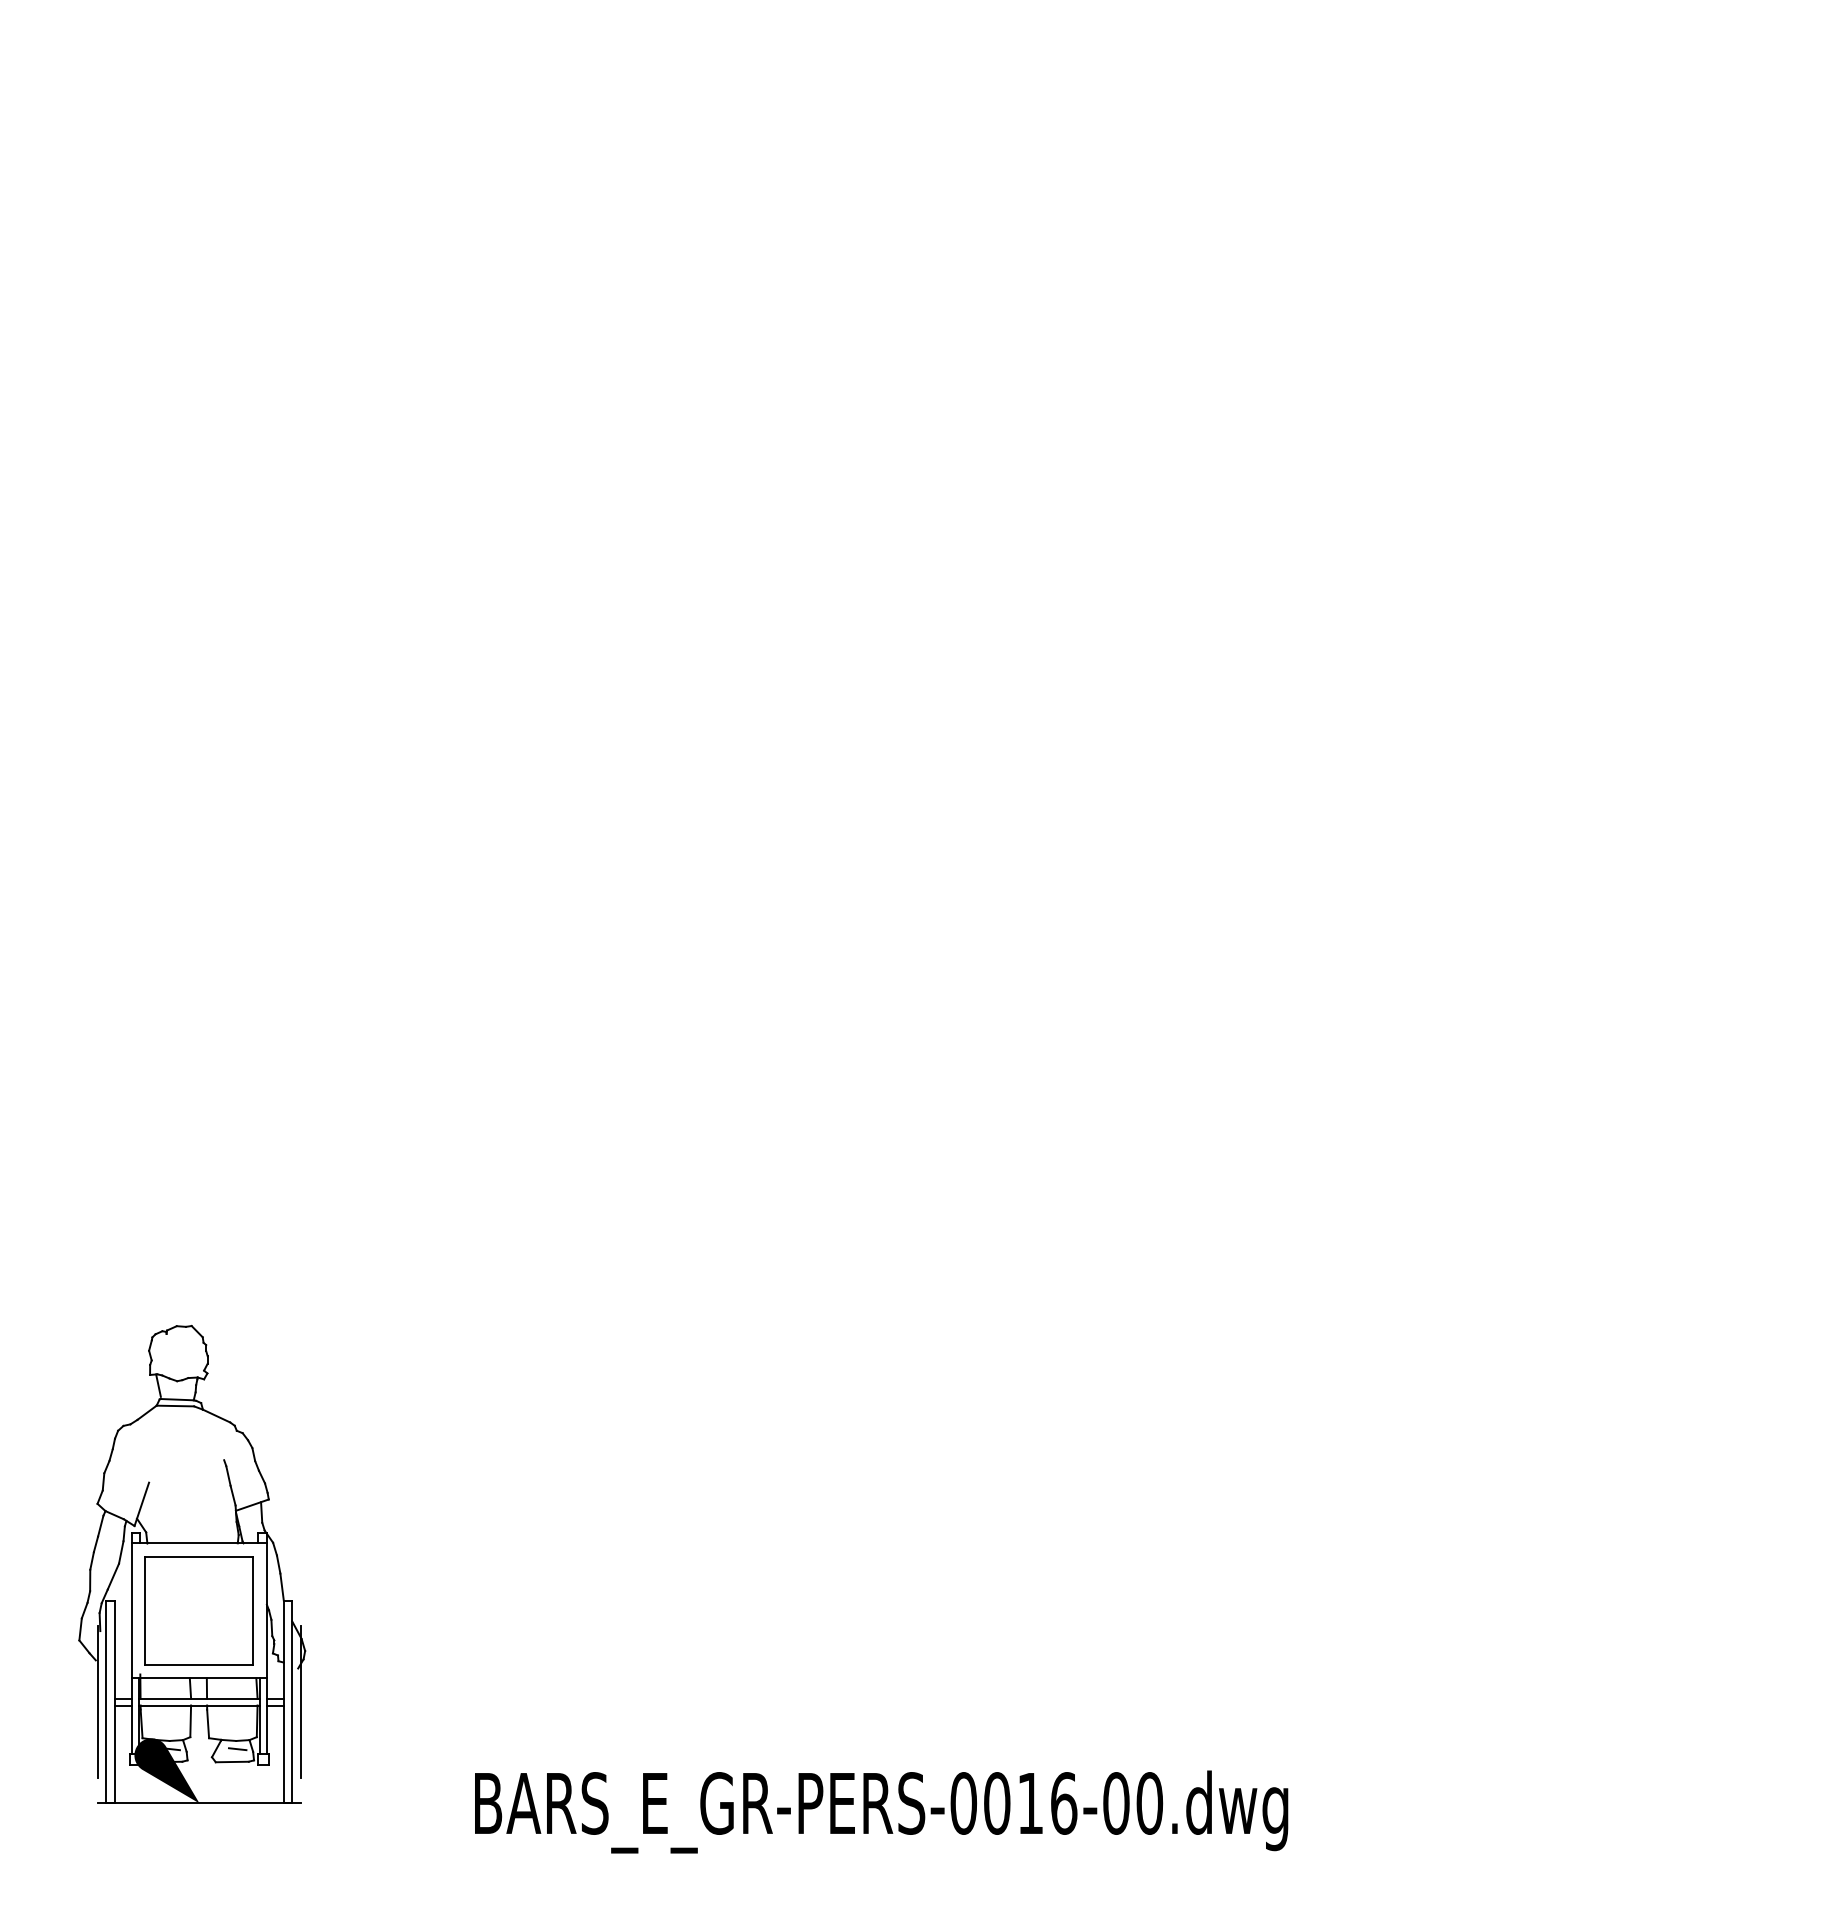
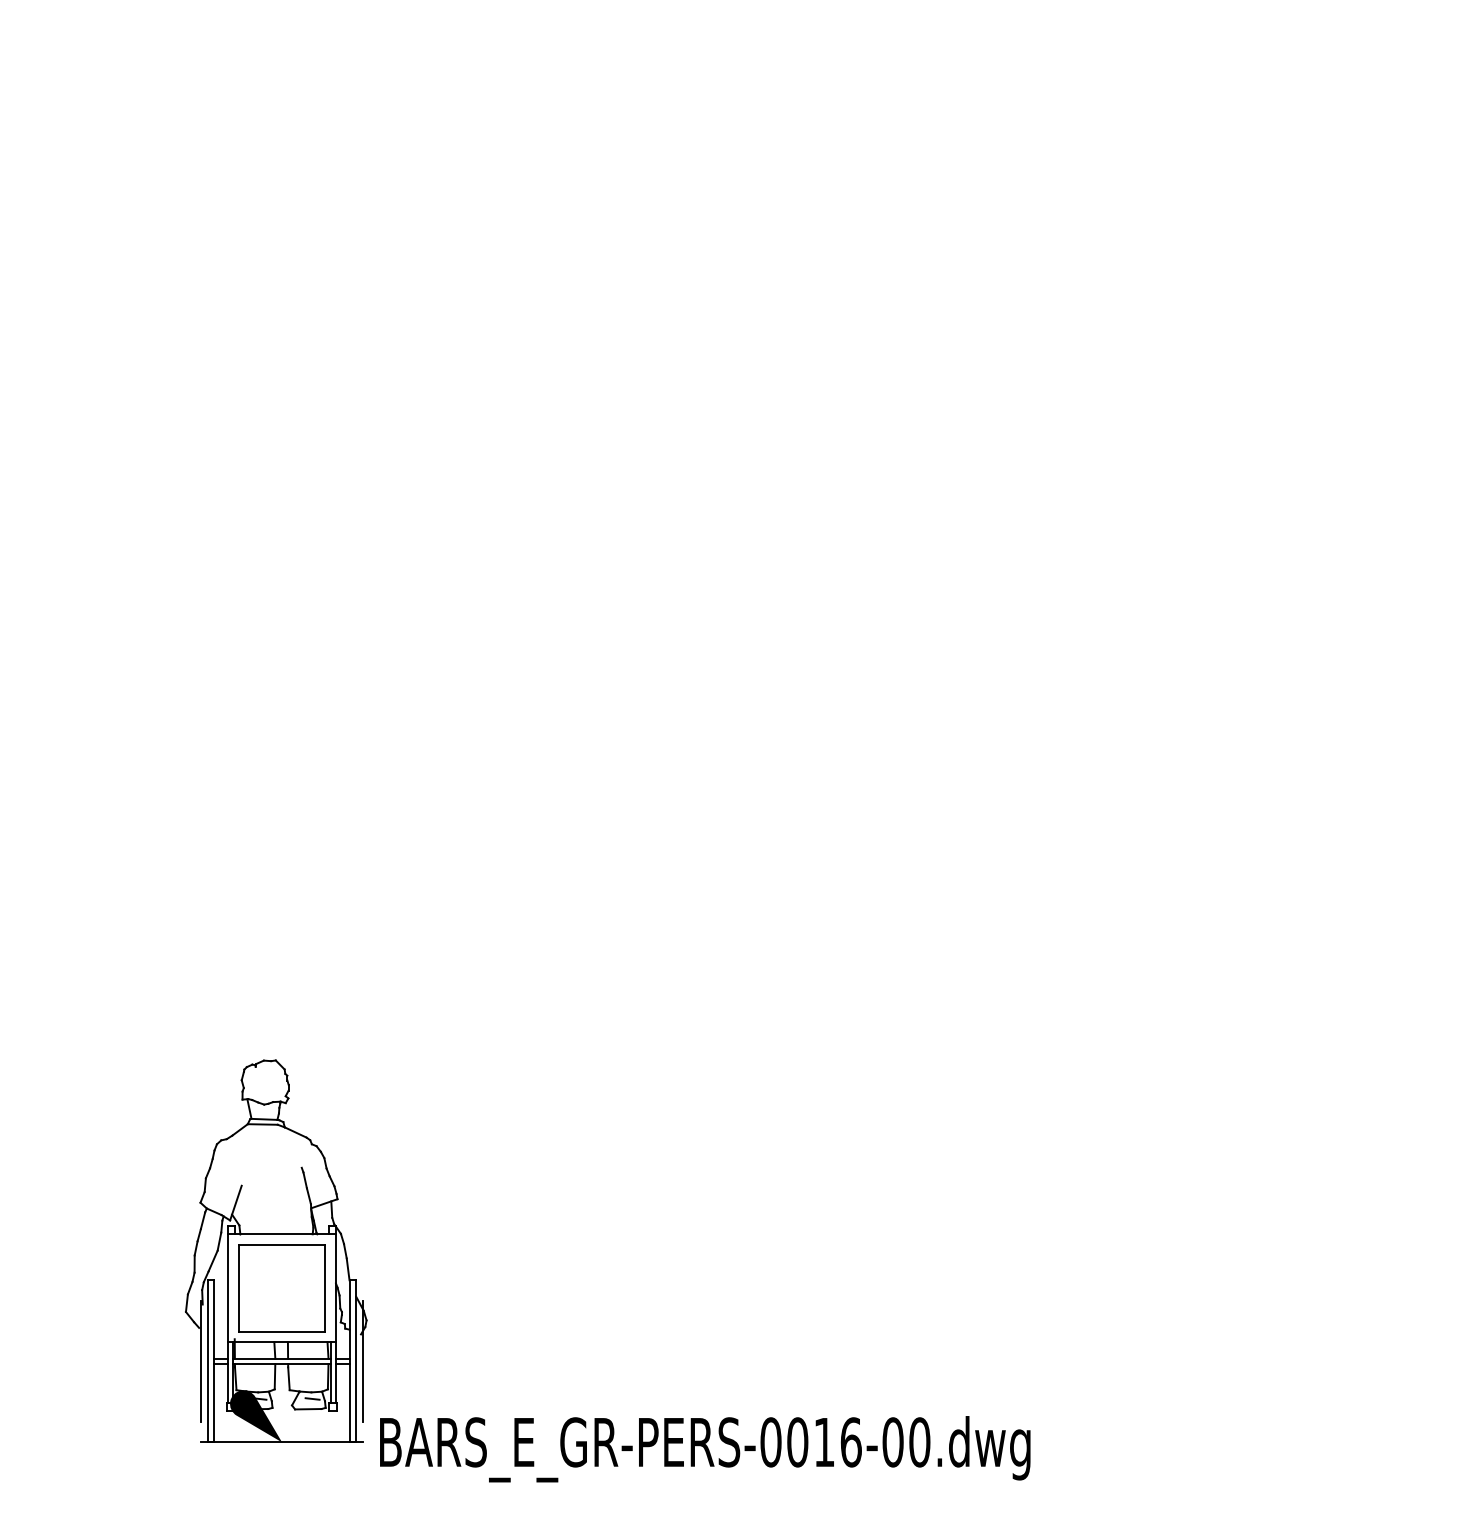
part: (192, 1564) -> (276, 1251), moved

